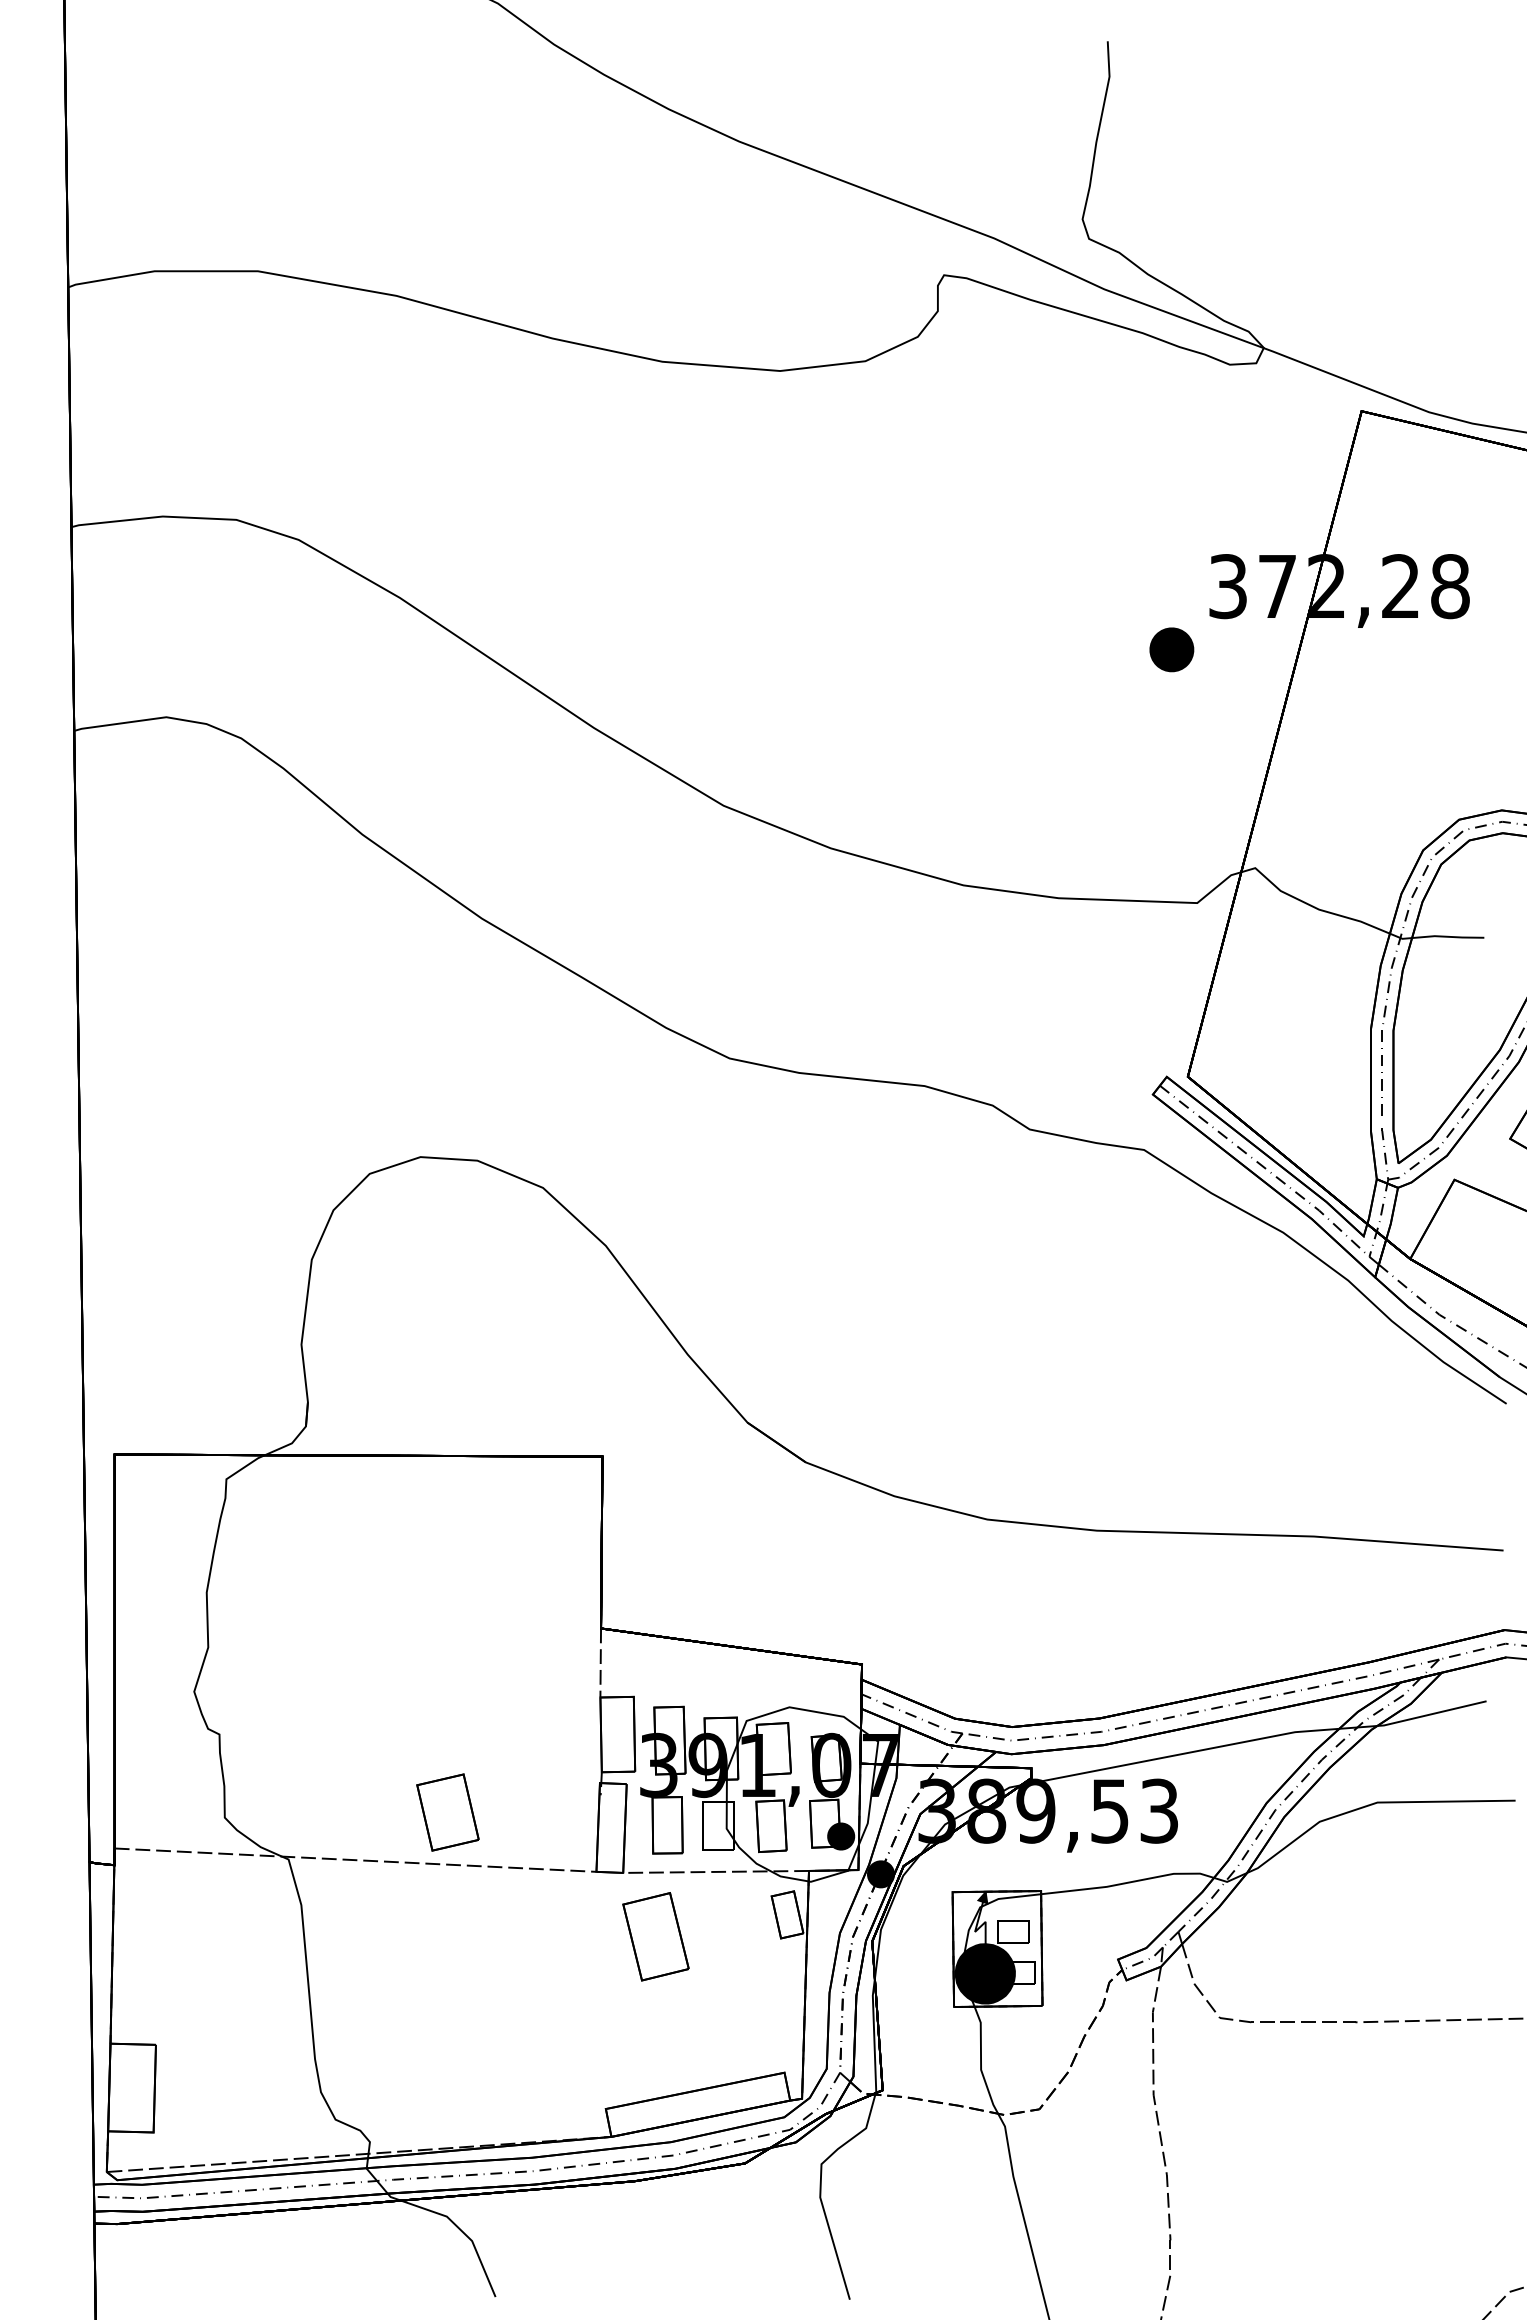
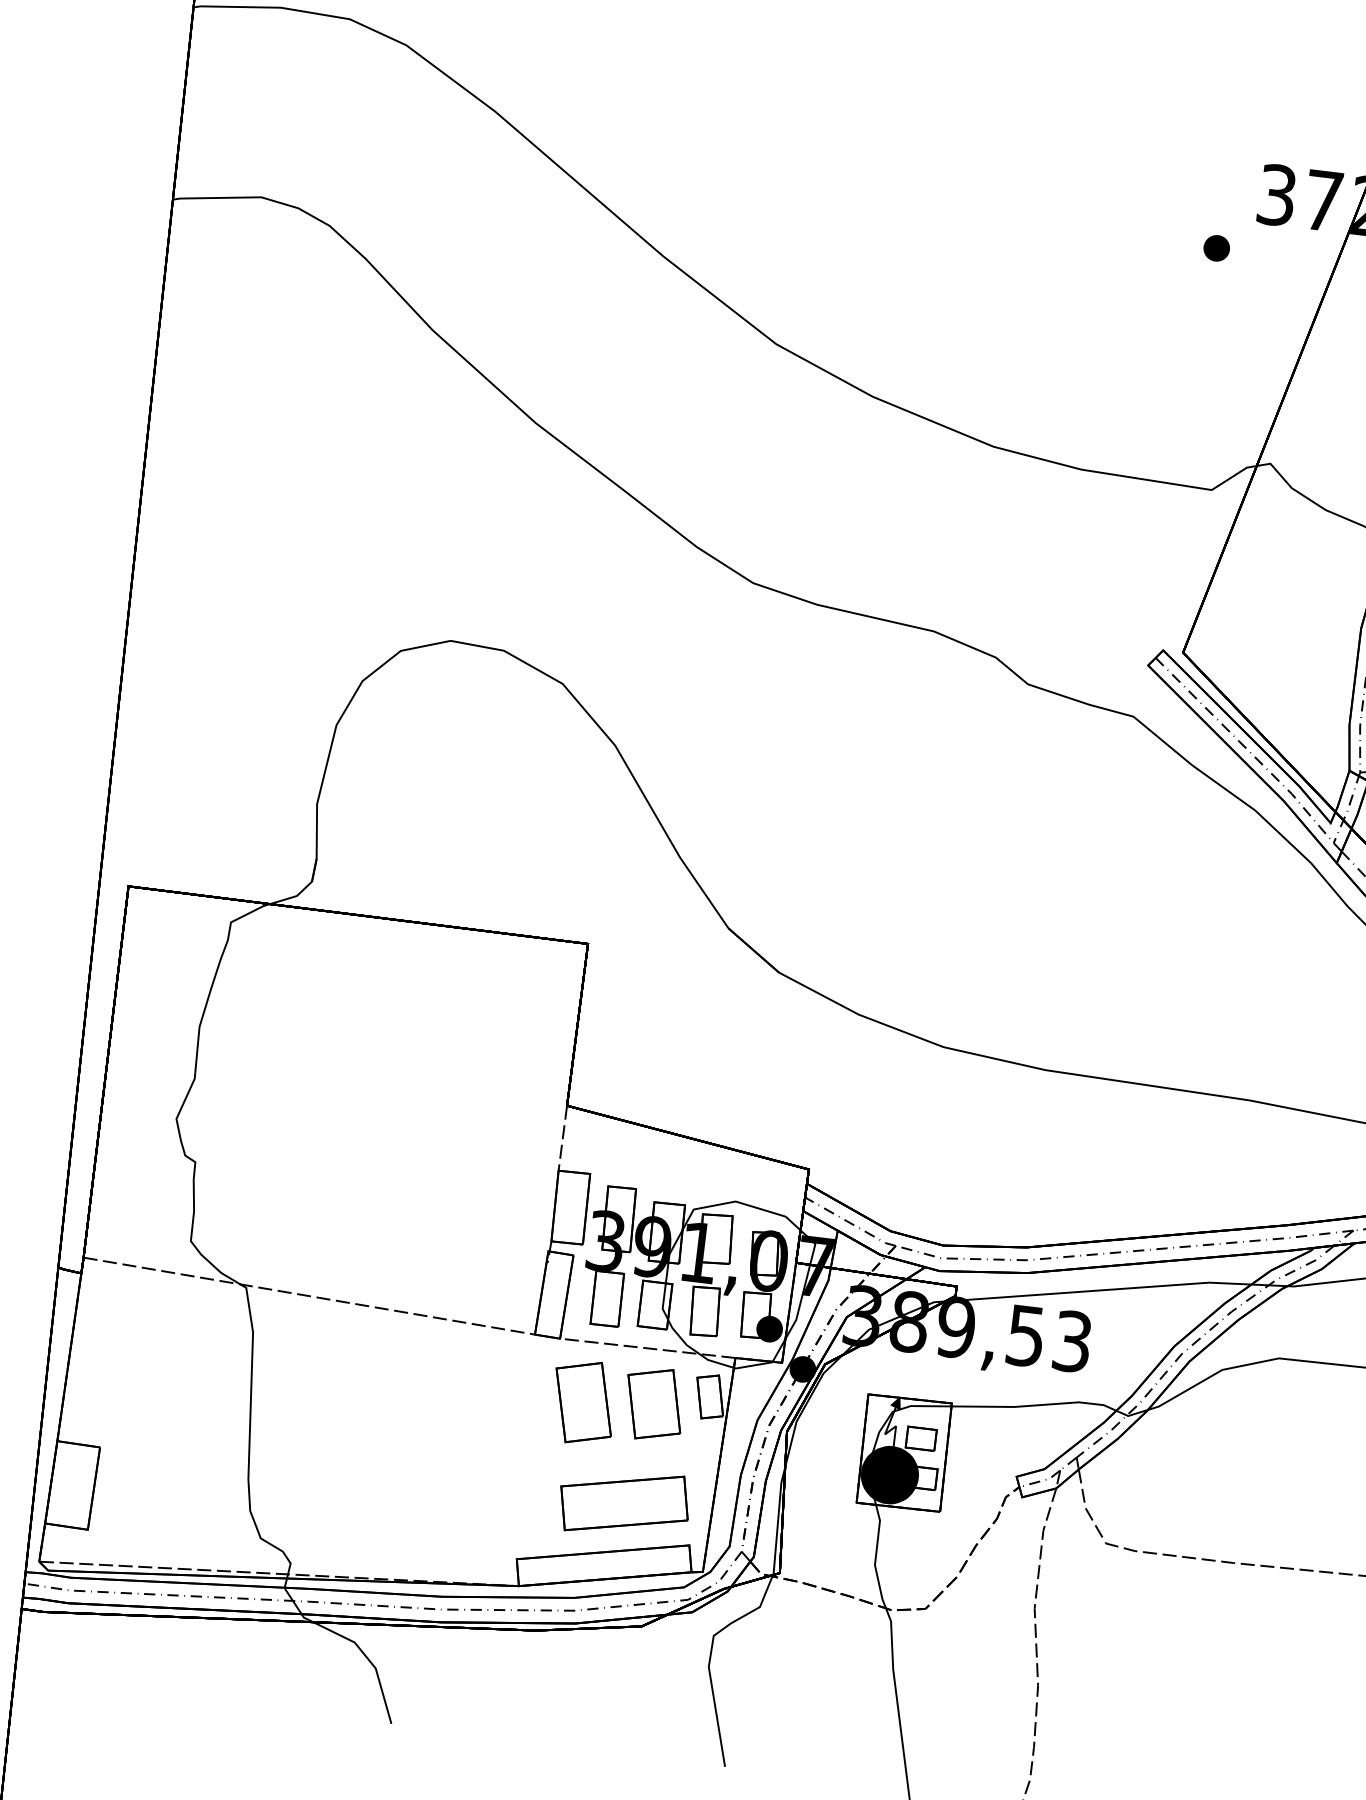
part: (1171, 649) -> (1216, 248), size x0.62
part: (447, 1812) -> (653, 1404), moved
part: (711, 2036) -> (624, 1502), added

